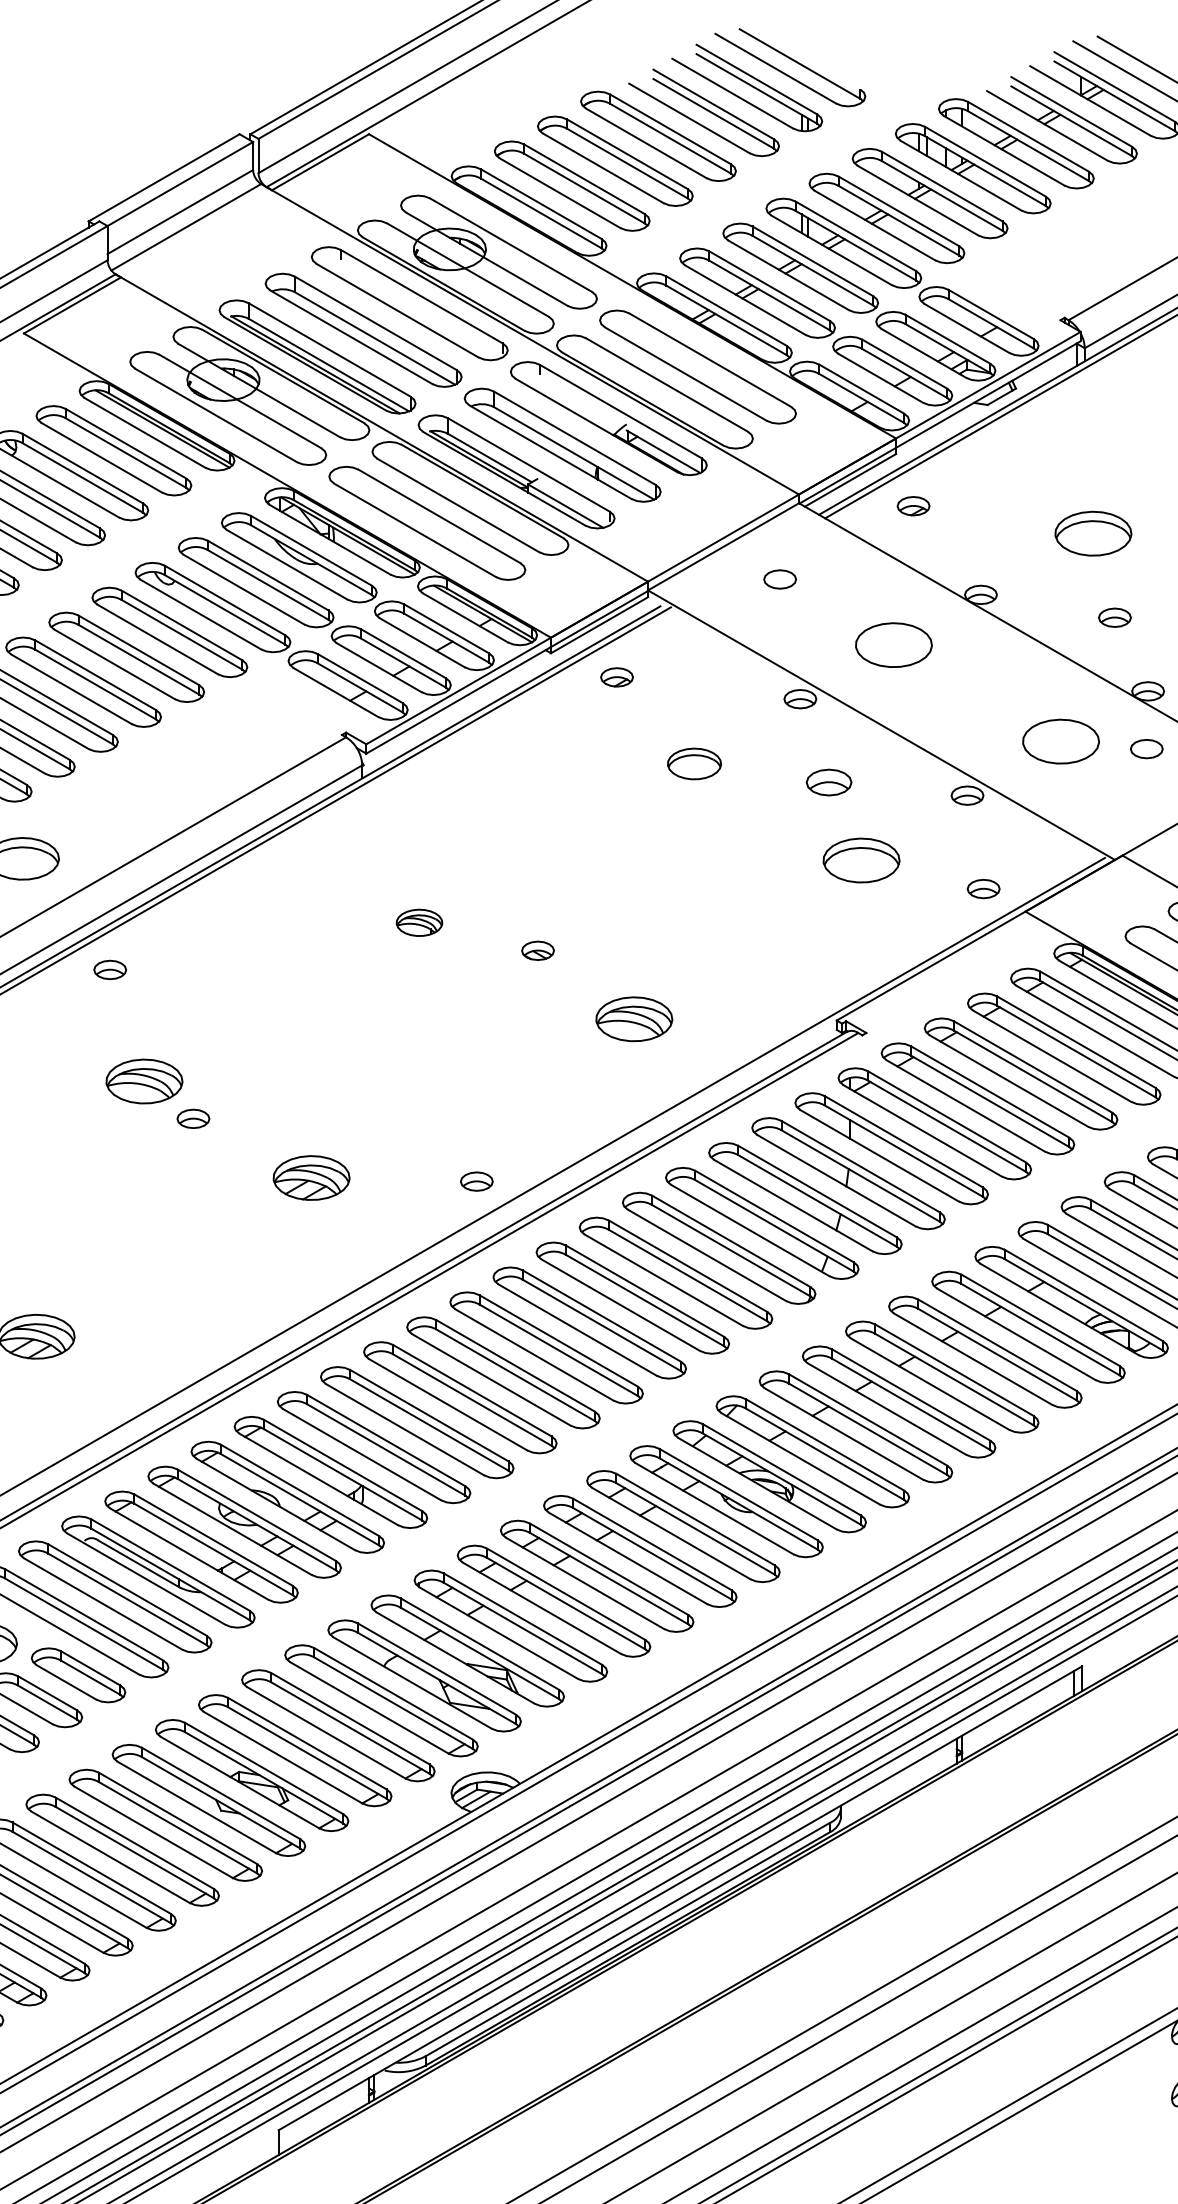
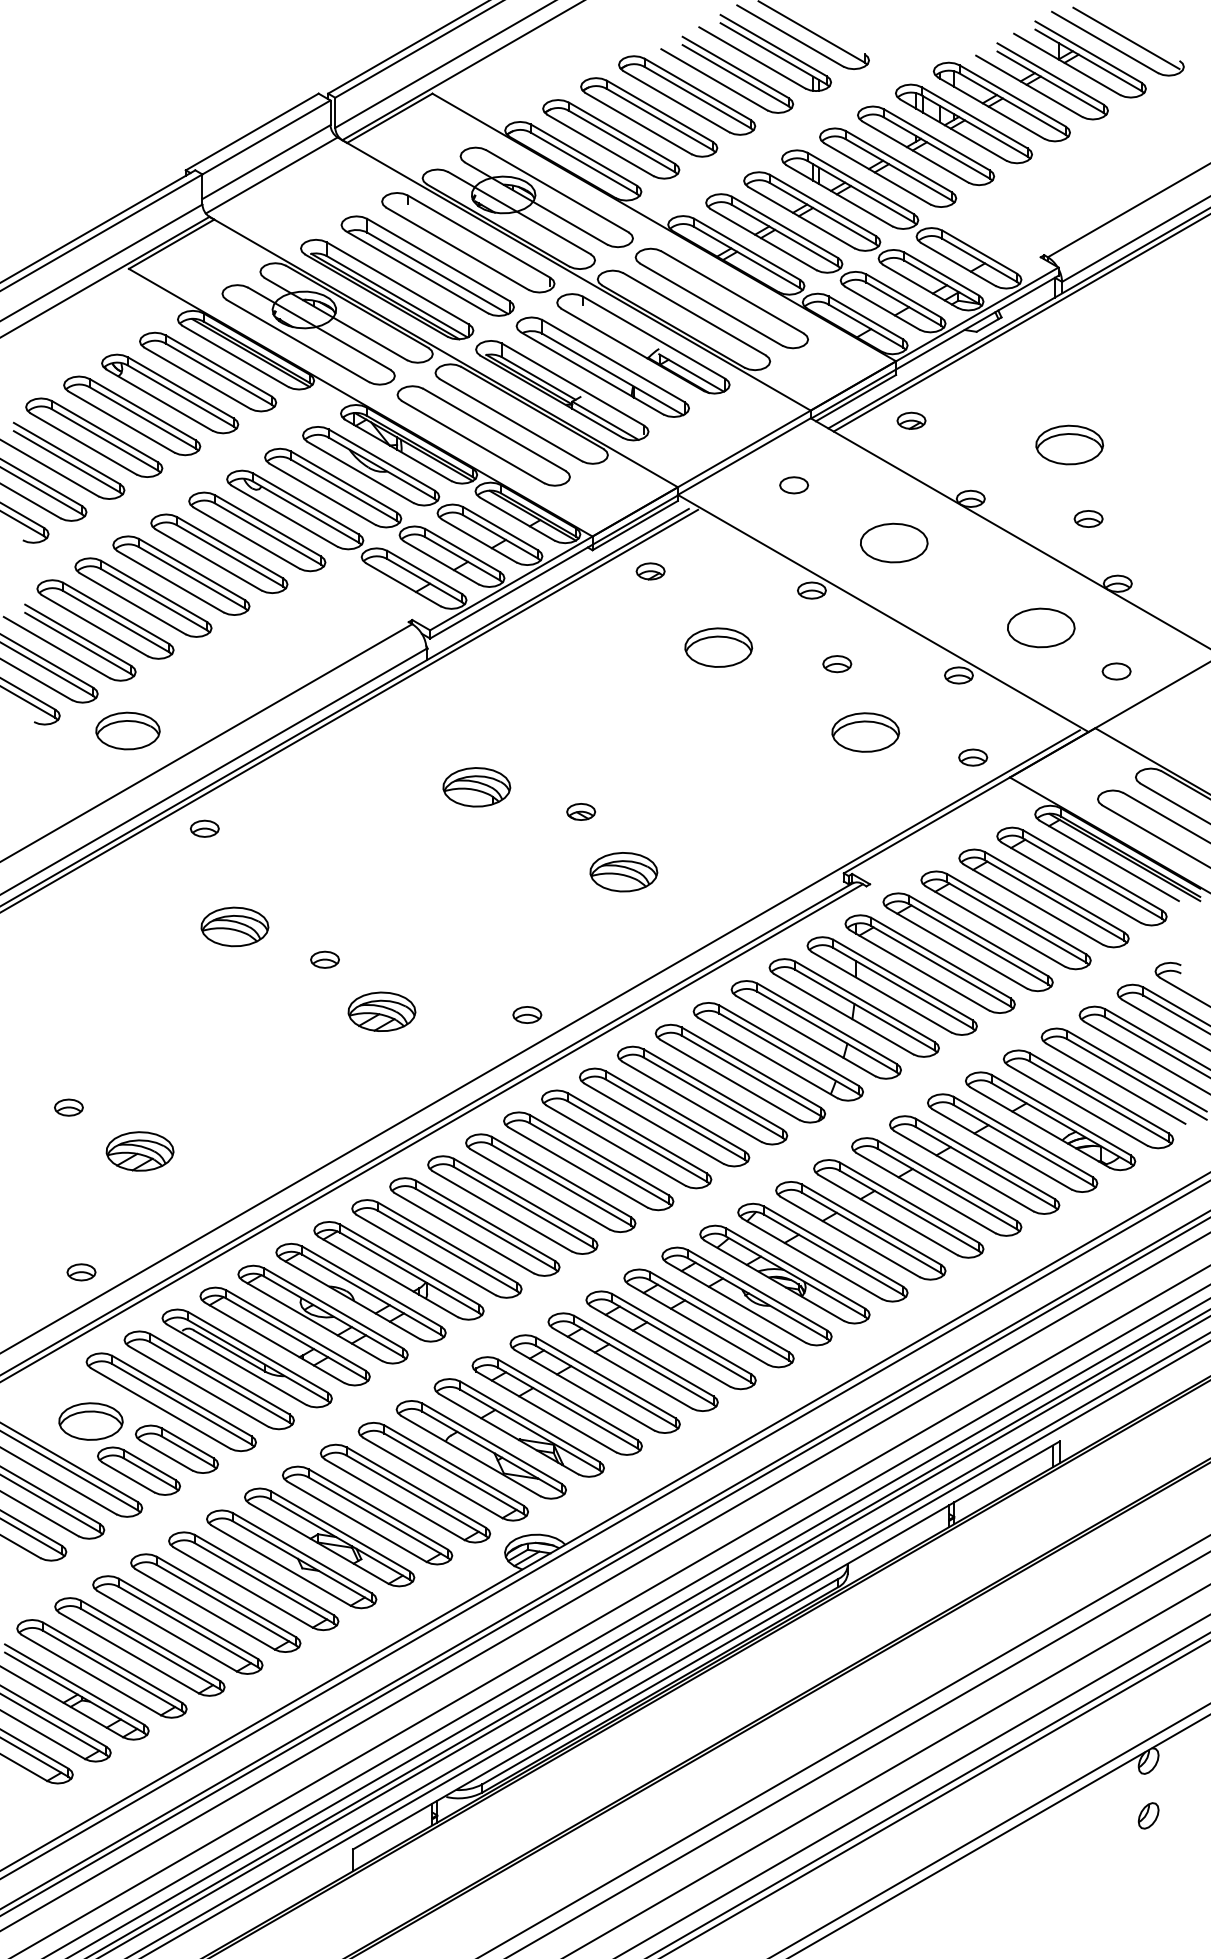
part: (1146, 749) -> (1116, 671), moved
part: (694, 763) -> (718, 647), size x1.43
part: (829, 783) -> (837, 664), size x0.71
part: (419, 922) -> (476, 787), size x1.67
part: (633, 1019) -> (623, 872), moved
part: (192, 1118) -> (324, 959), moved

